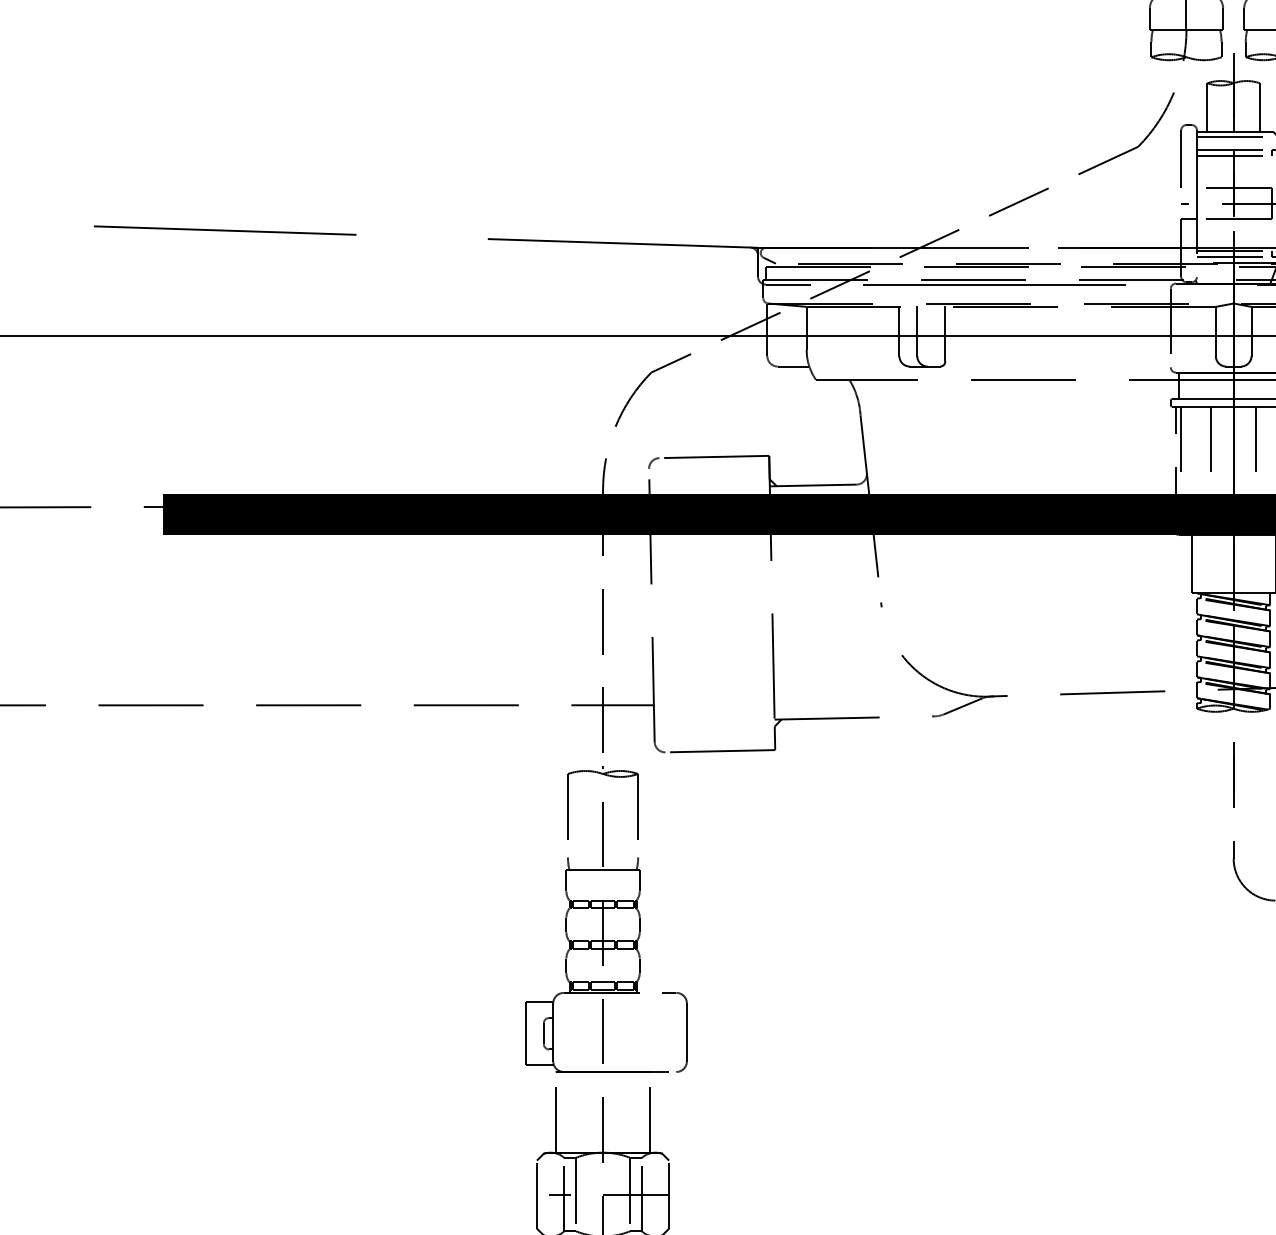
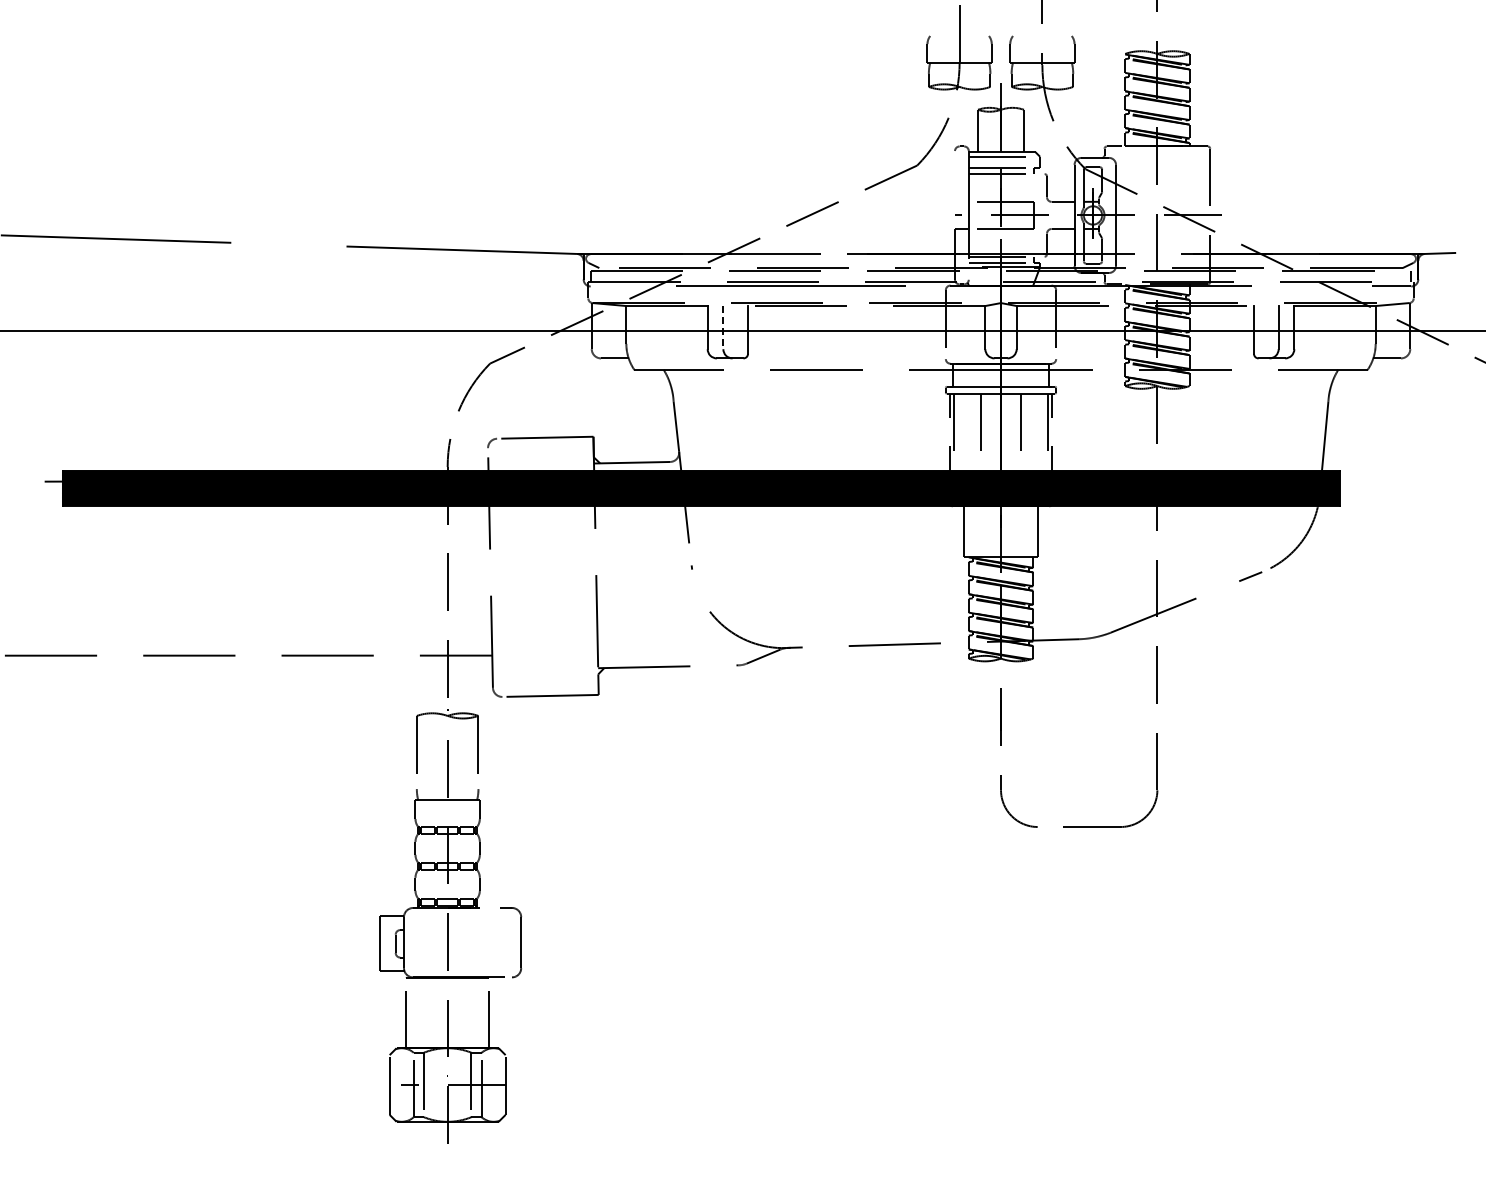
line: (1181, 159) -> (955, 176), removed
line: (787, 284) -> (609, 286), removed
line: (917, 331) -> (723, 327), solid -> dashed

